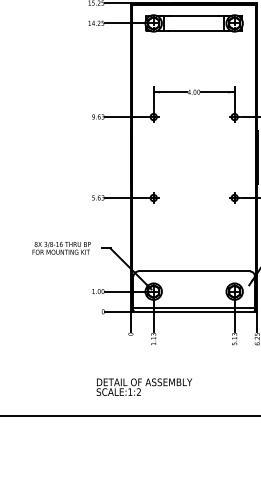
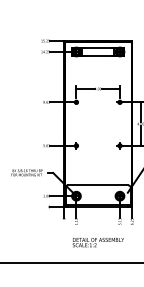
text: (142, 387) -> (97, 242), moved

